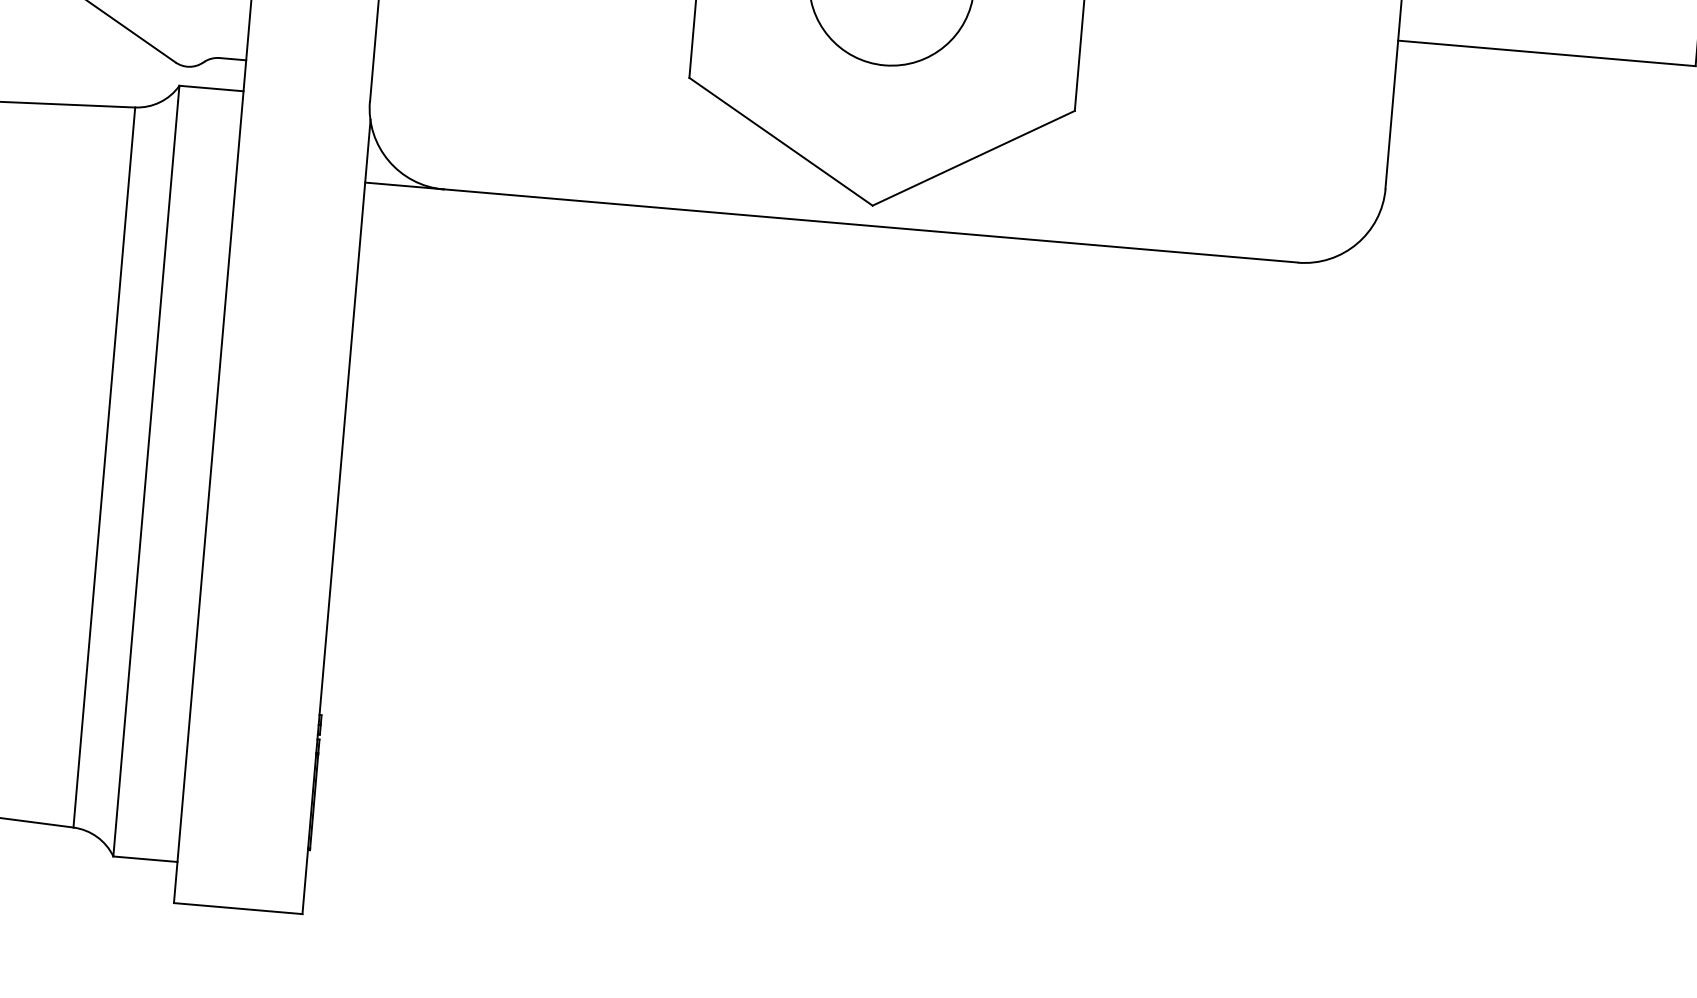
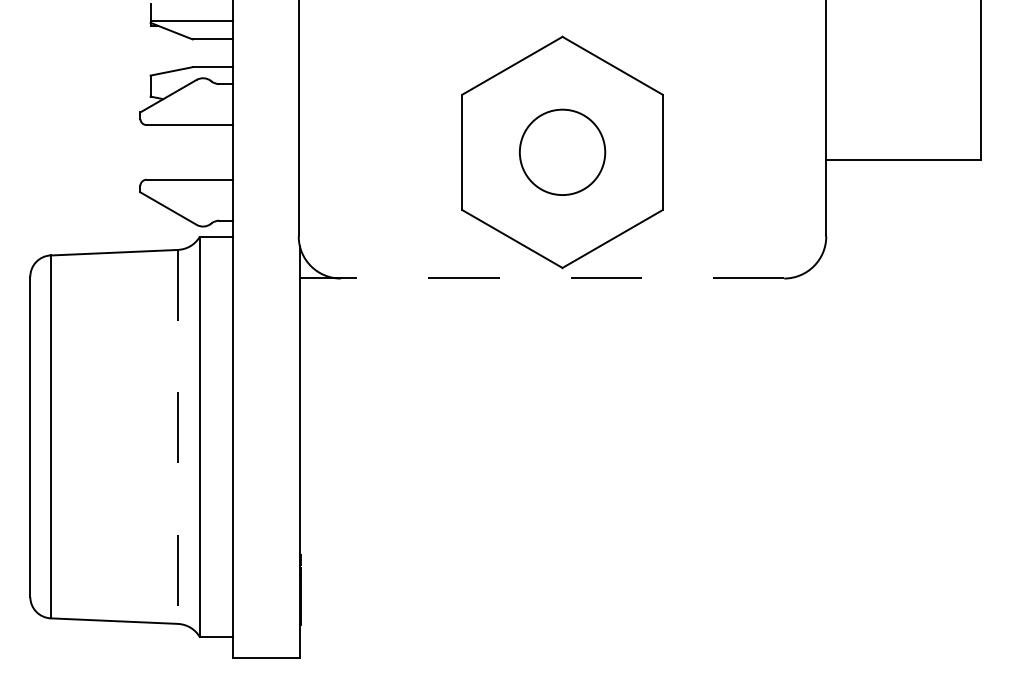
line: (870, 225) -> (562, 278), solid -> dashed
line: (103, 466) -> (177, 436), solid -> dashed

